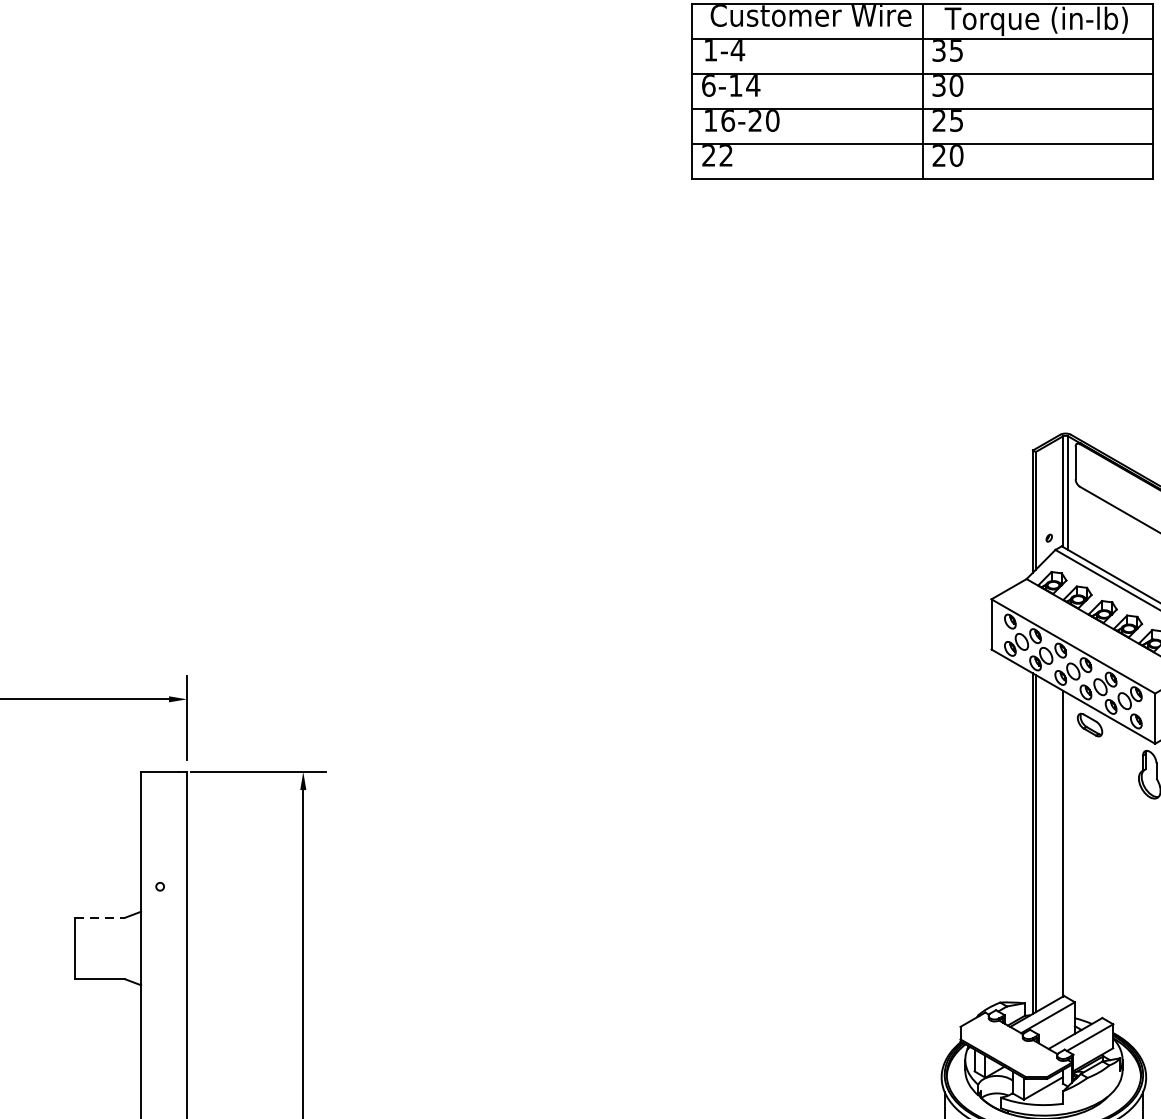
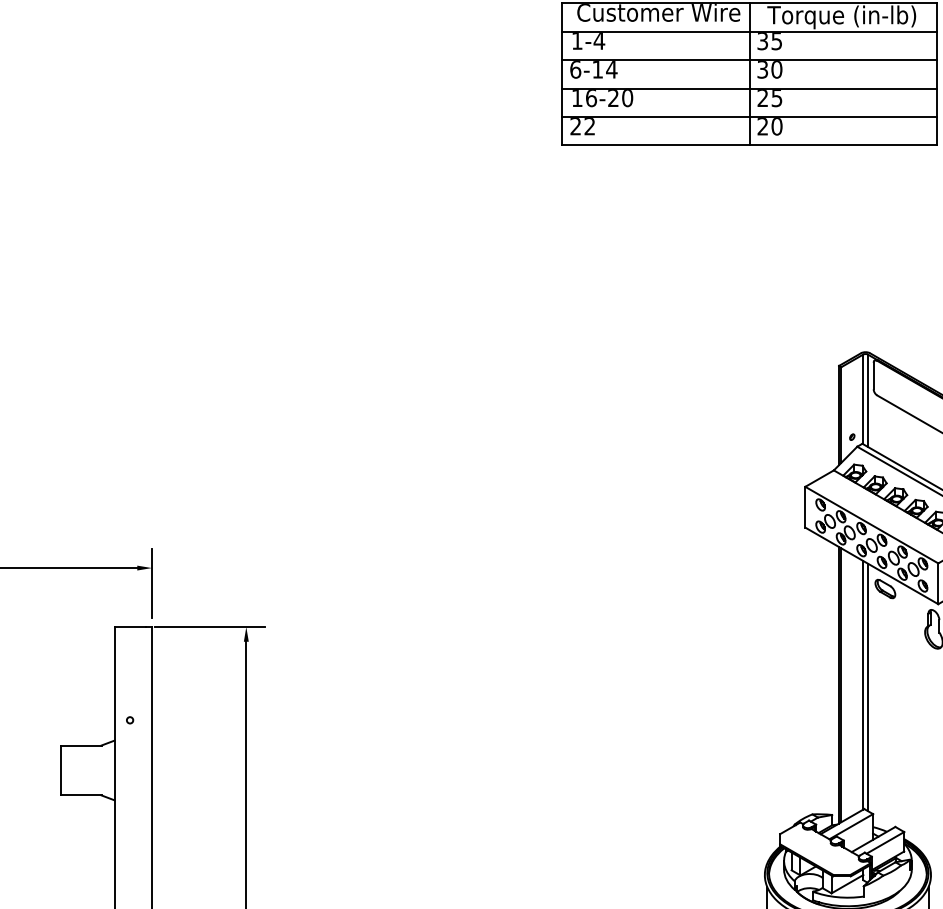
line: (1068, 846) -> (867, 687), added
line: (100, 917) -> (81, 745), dashed -> solid

